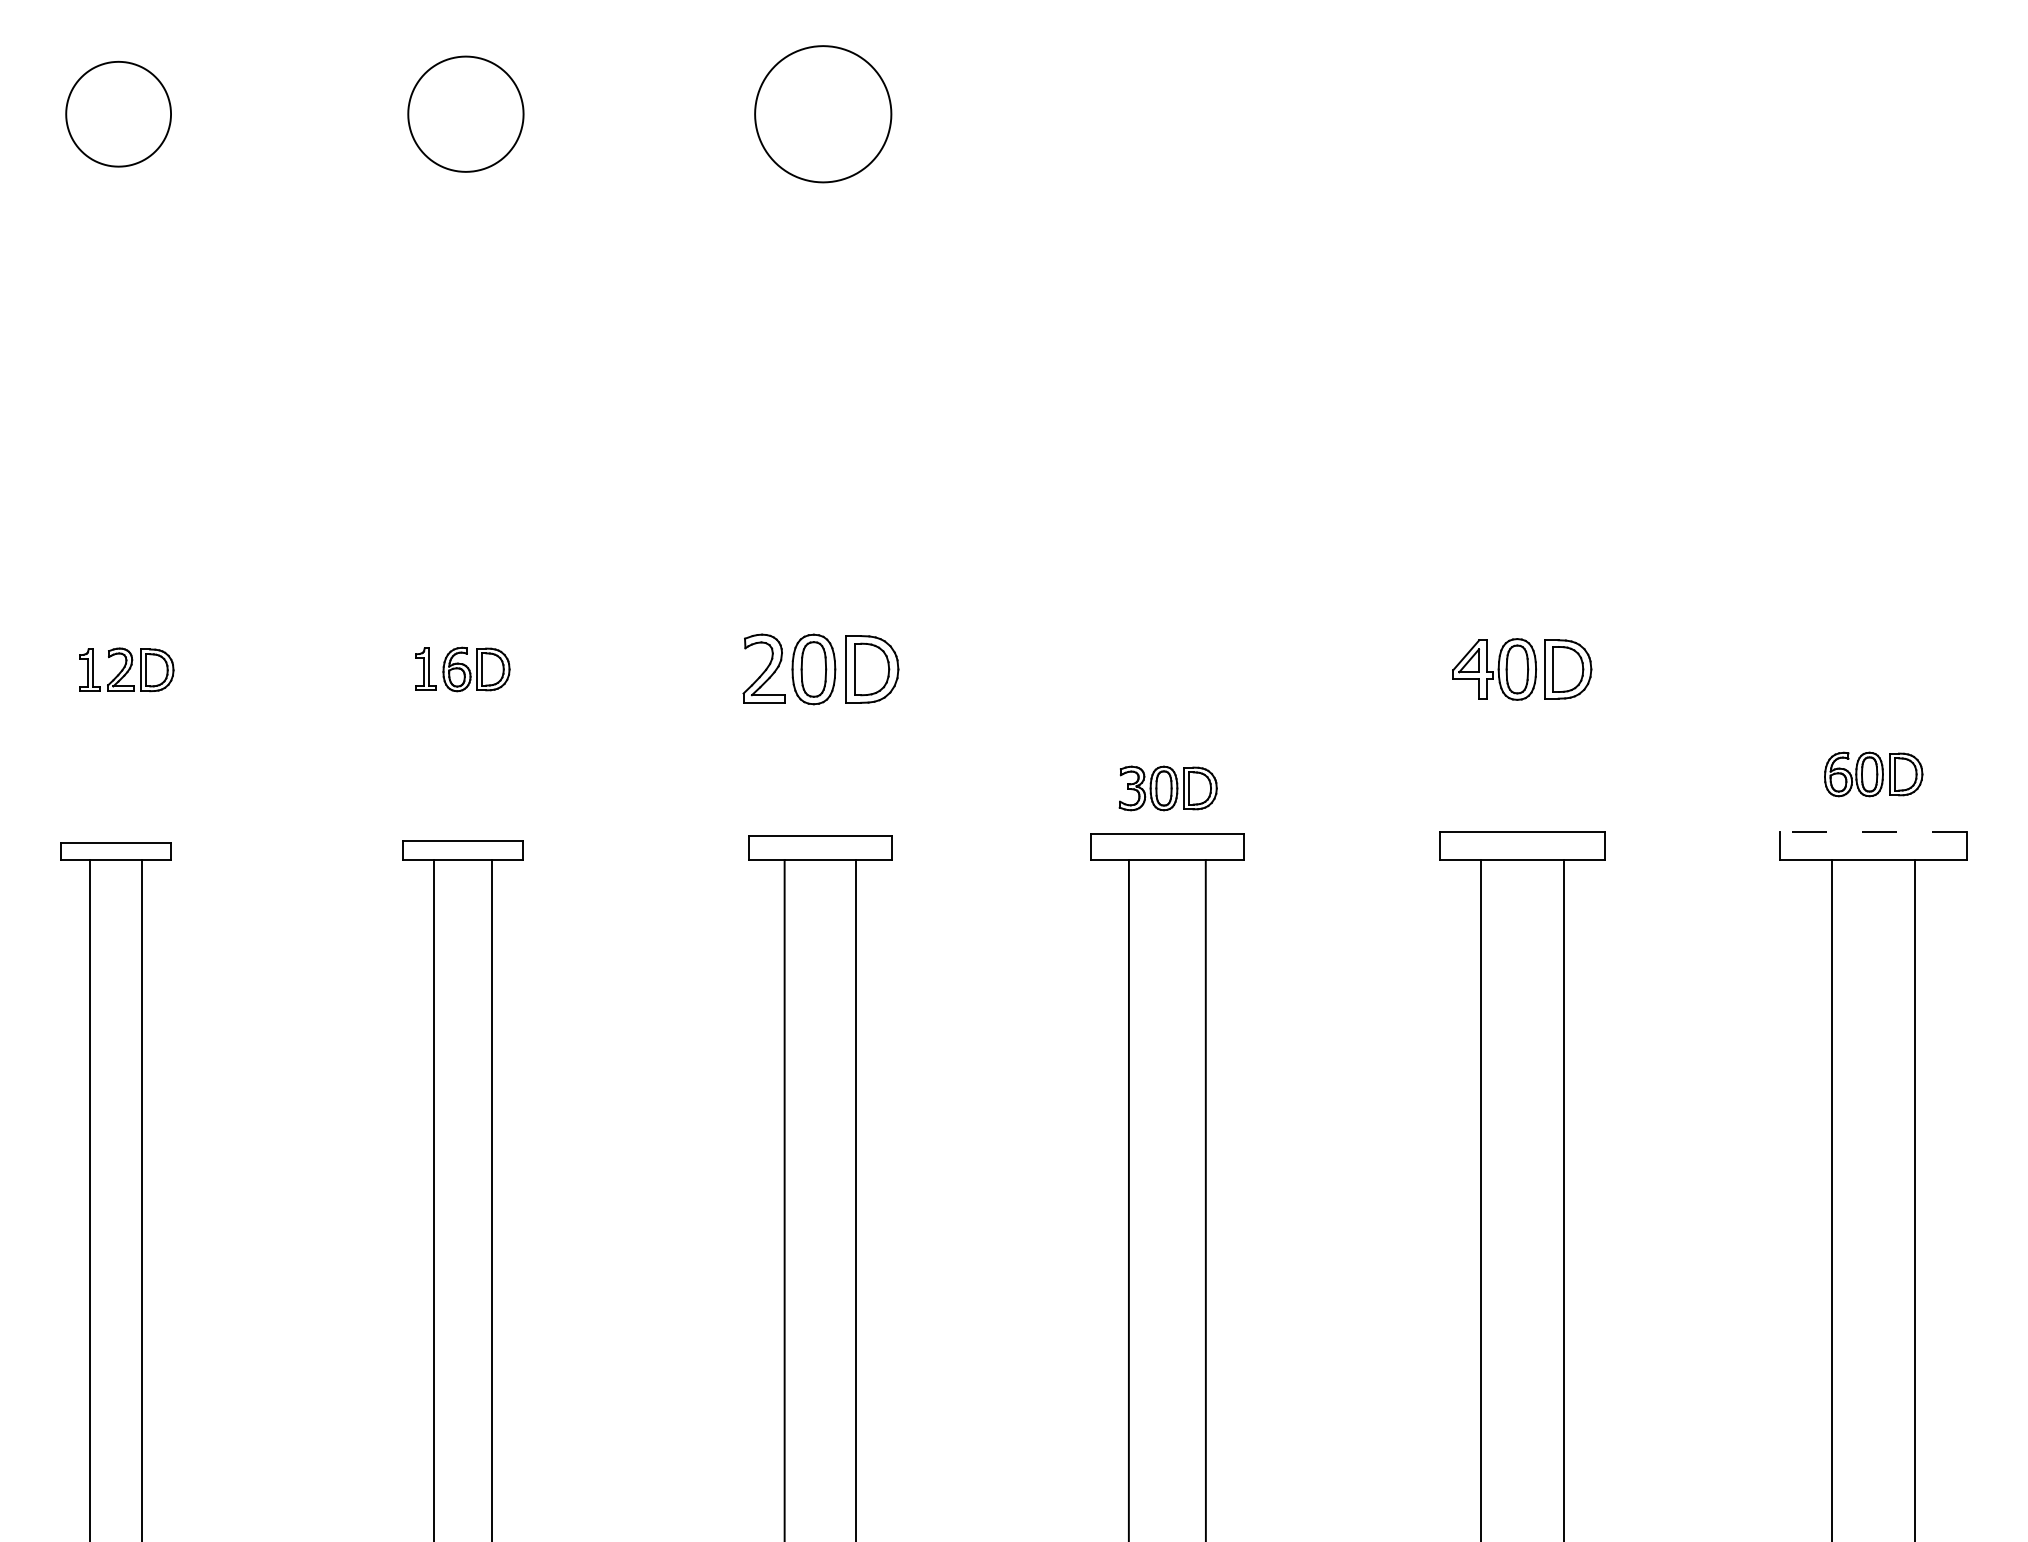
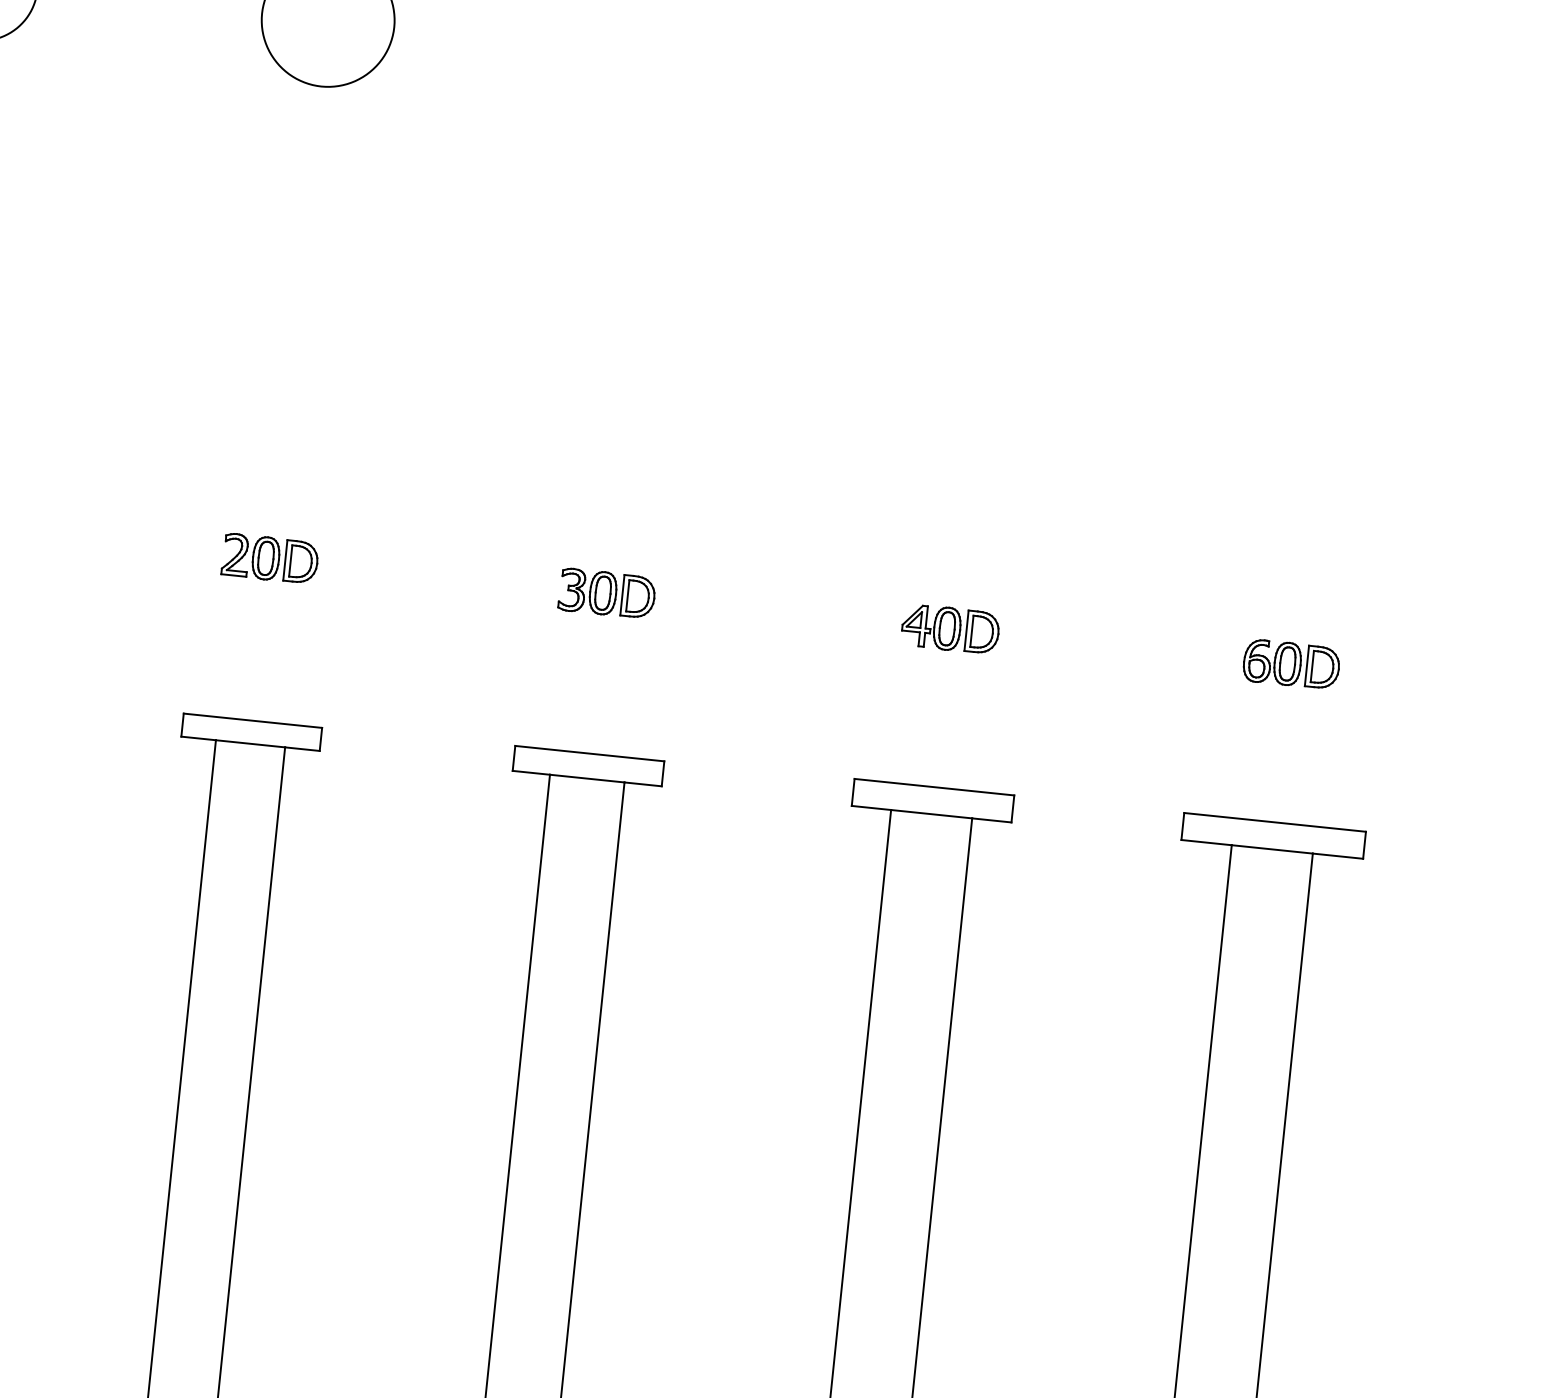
part: (820, 669) -> (269, 558), size x0.62
part: (1521, 669) -> (949, 629), size x0.71
part: (1873, 774) -> (1291, 664), moved
part: (1167, 788) -> (606, 593), moved
line: (1873, 832) -> (1275, 822), dashed -> solid

